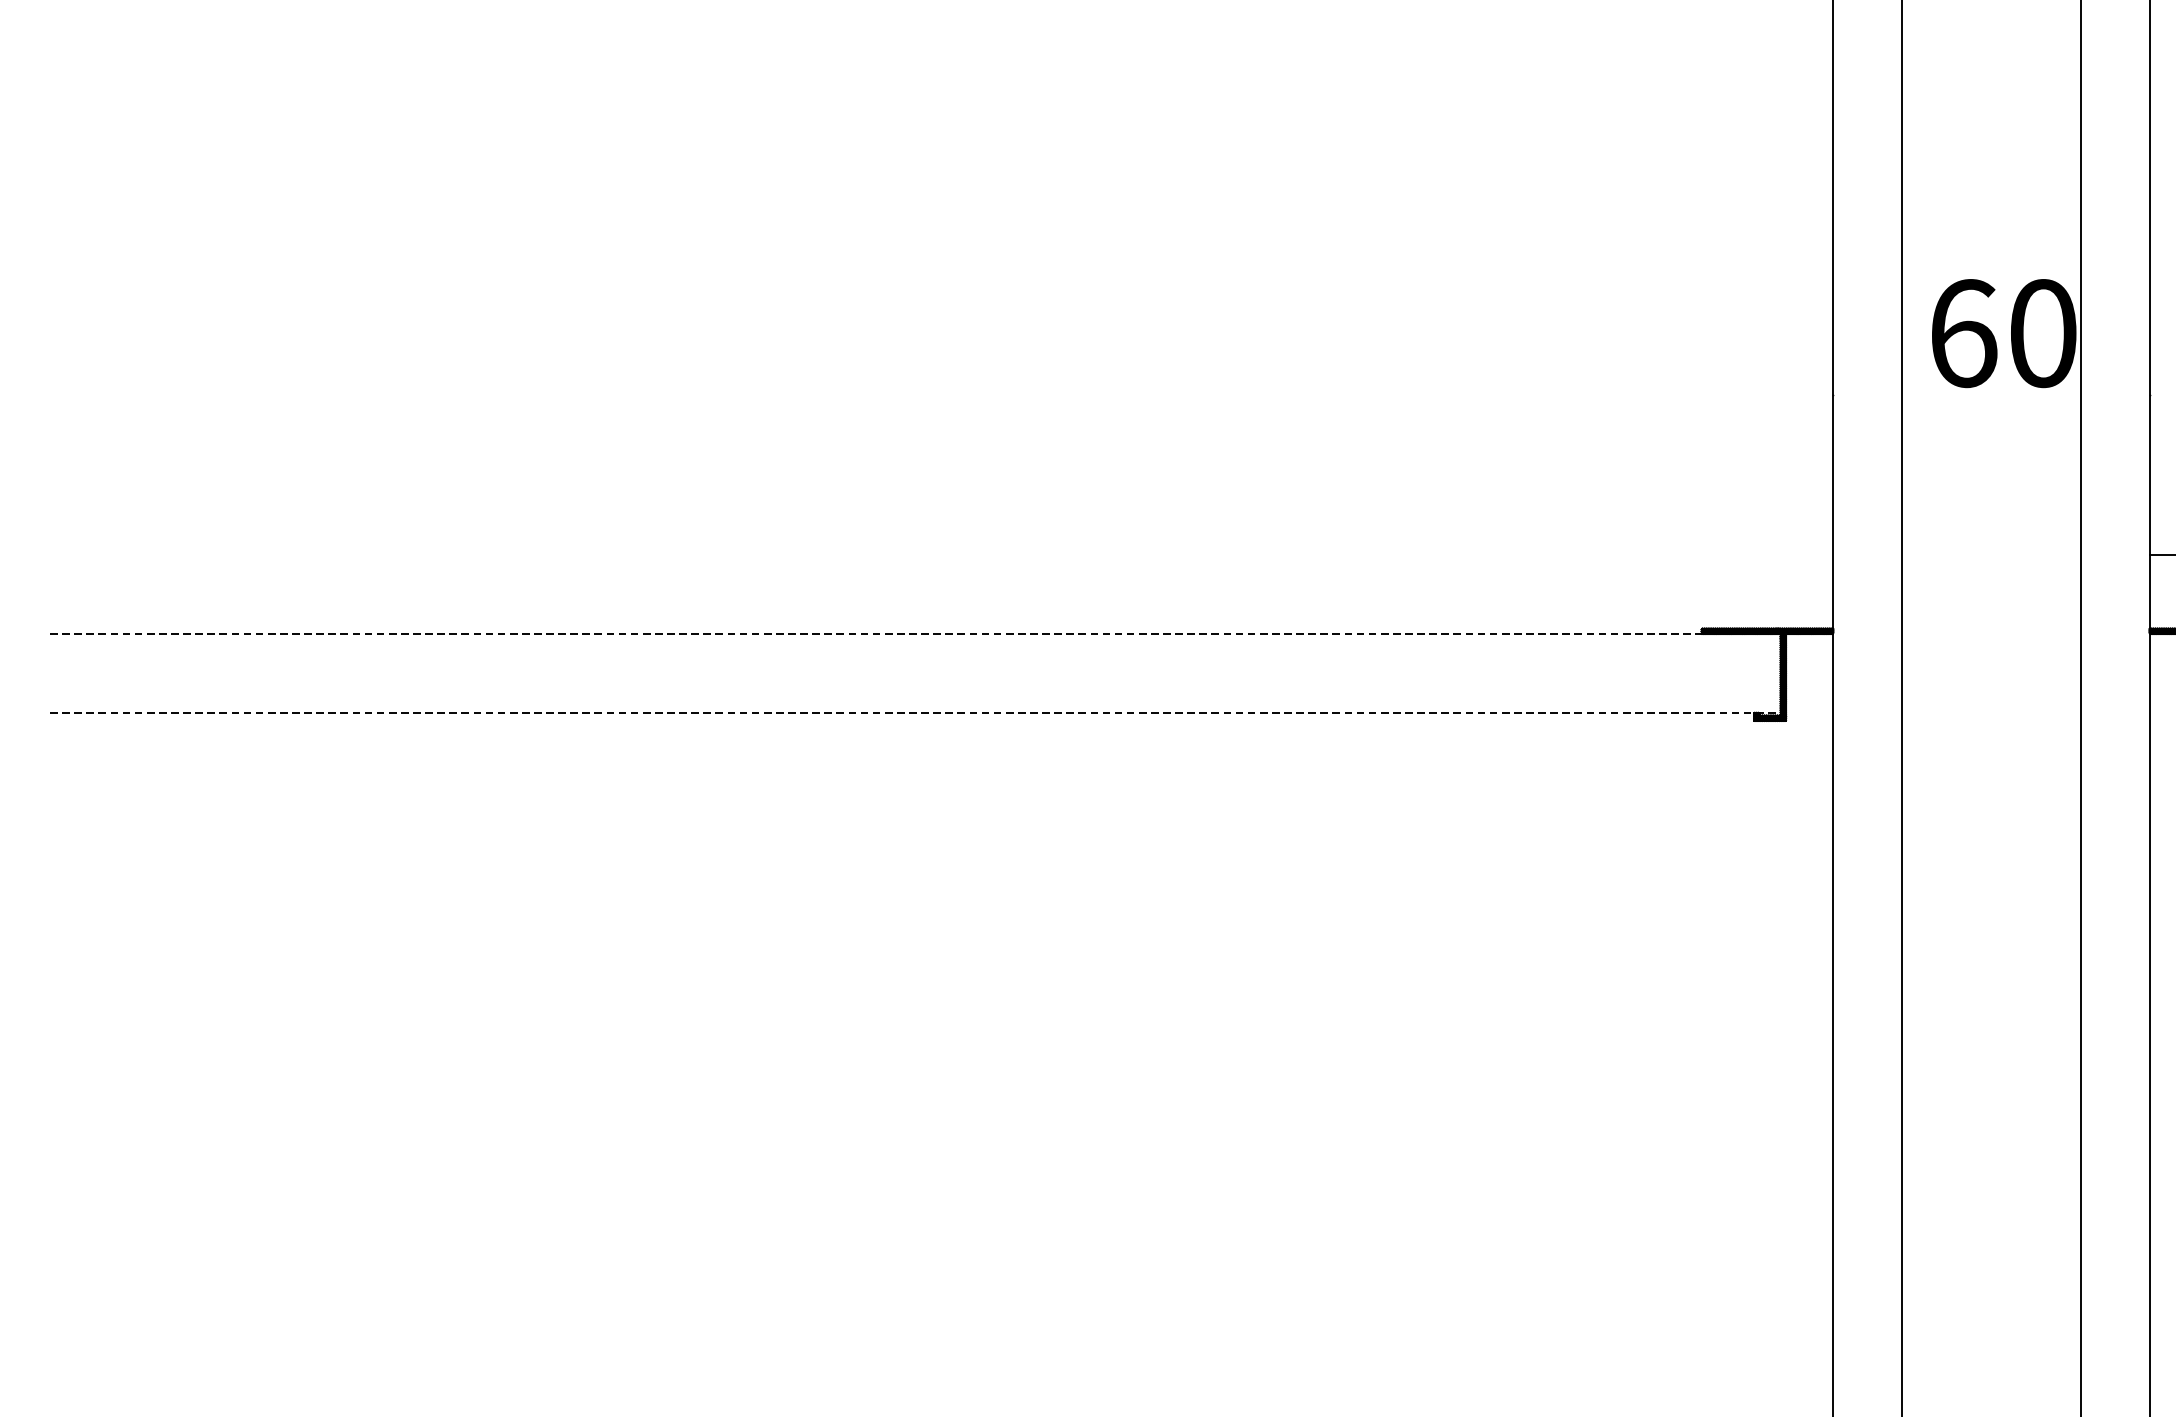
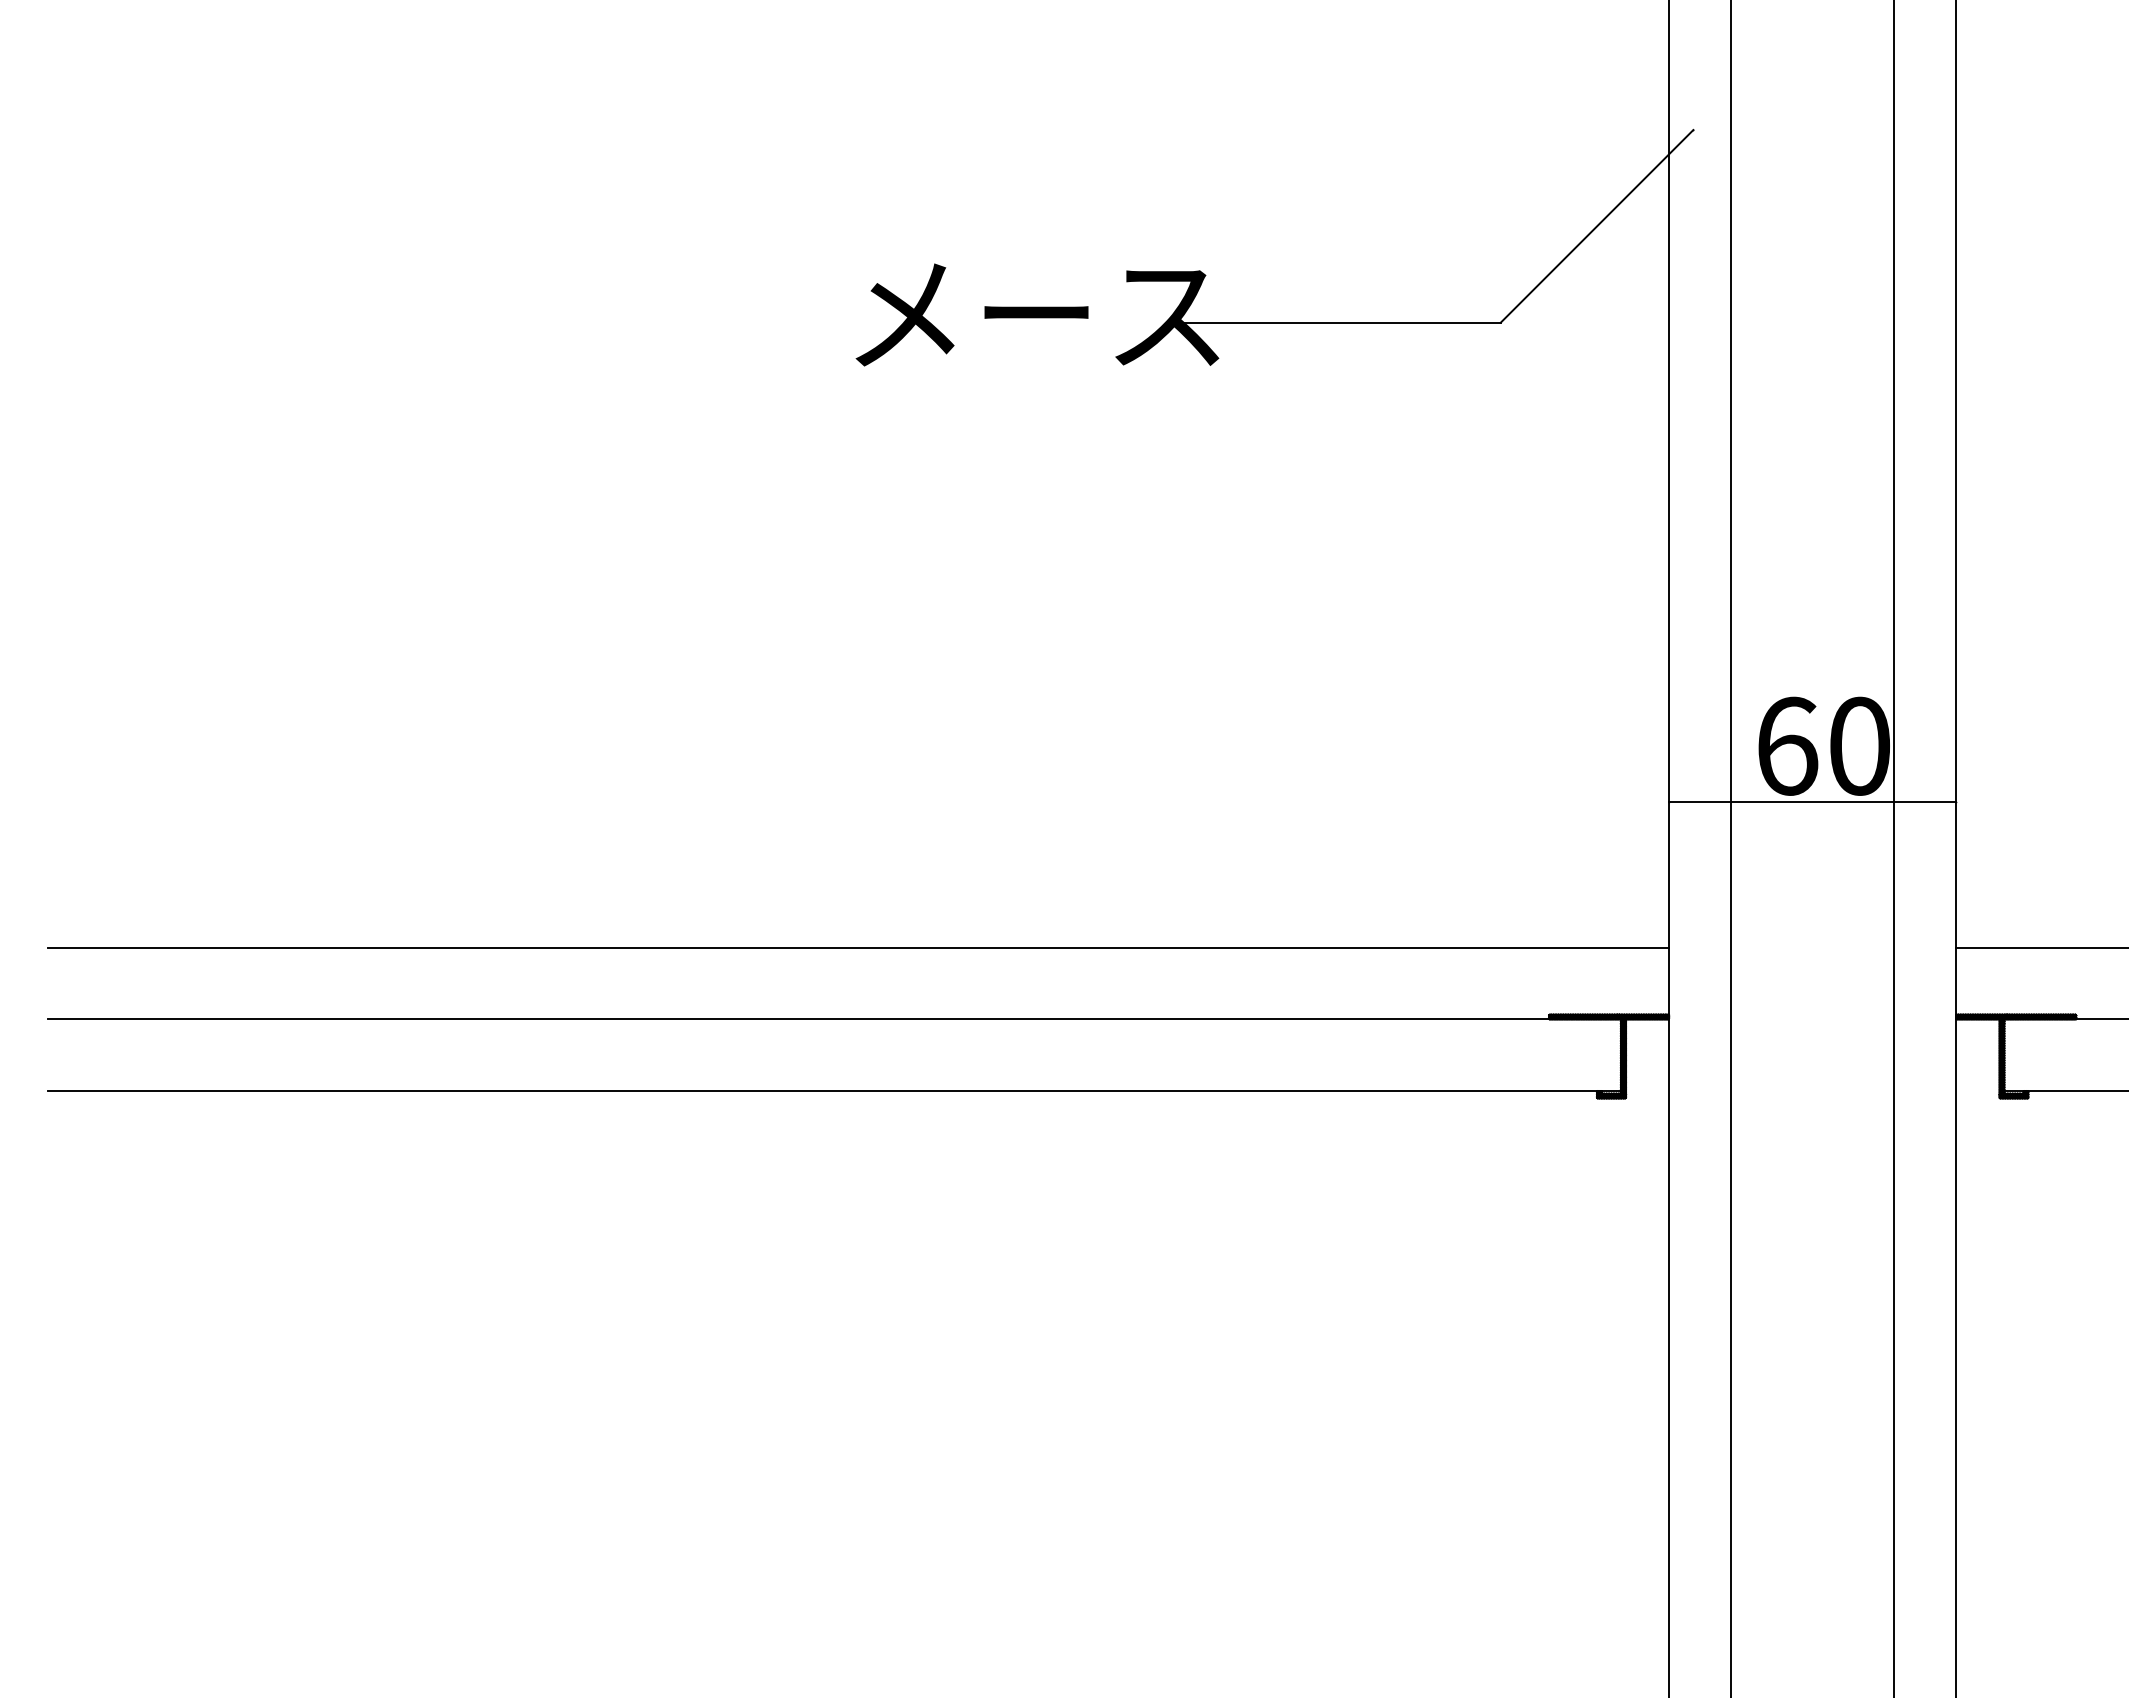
line: (1991, 394) -> (1812, 801), added
line: (941, 554) -> (858, 947), added
line: (941, 633) -> (858, 1019), dashed -> solid
line: (915, 713) -> (834, 1091), dashed -> solid

